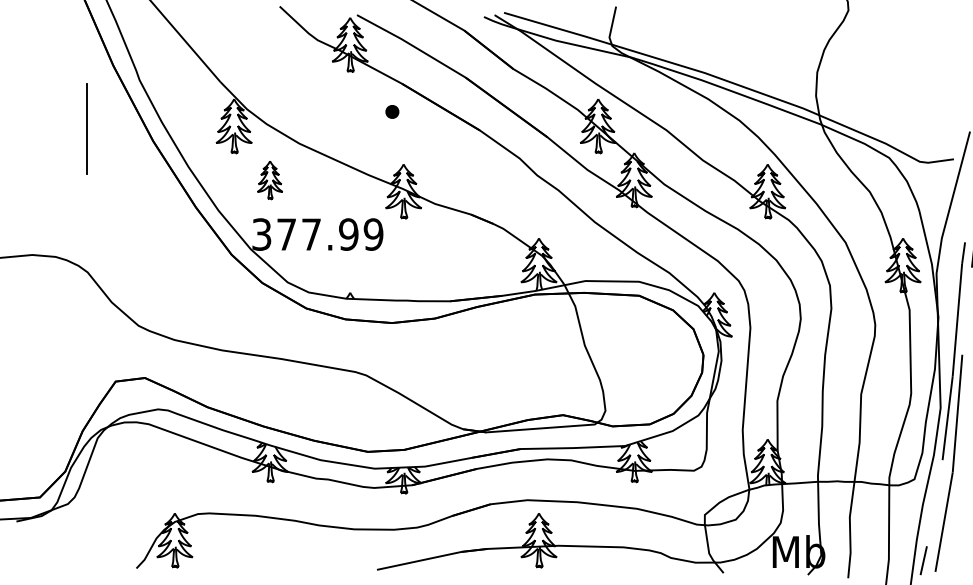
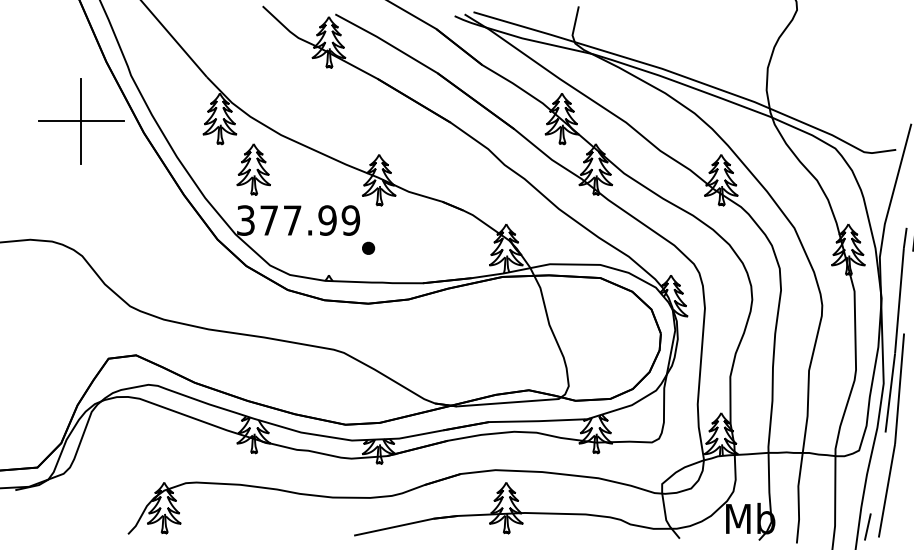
part: (392, 111) -> (368, 247), moved
line: (85, 129) -> (80, 121), added
part: (269, 180) -> (253, 169), size x1.43

